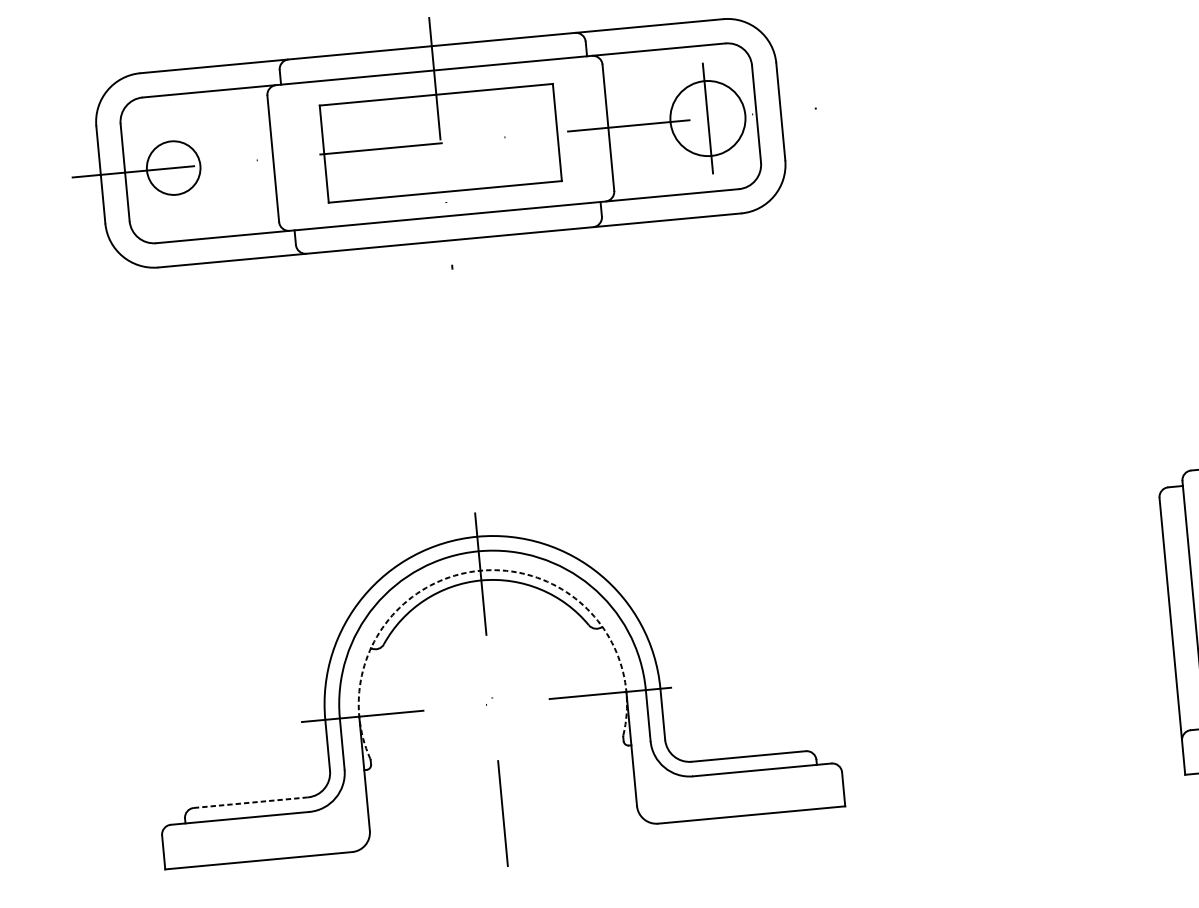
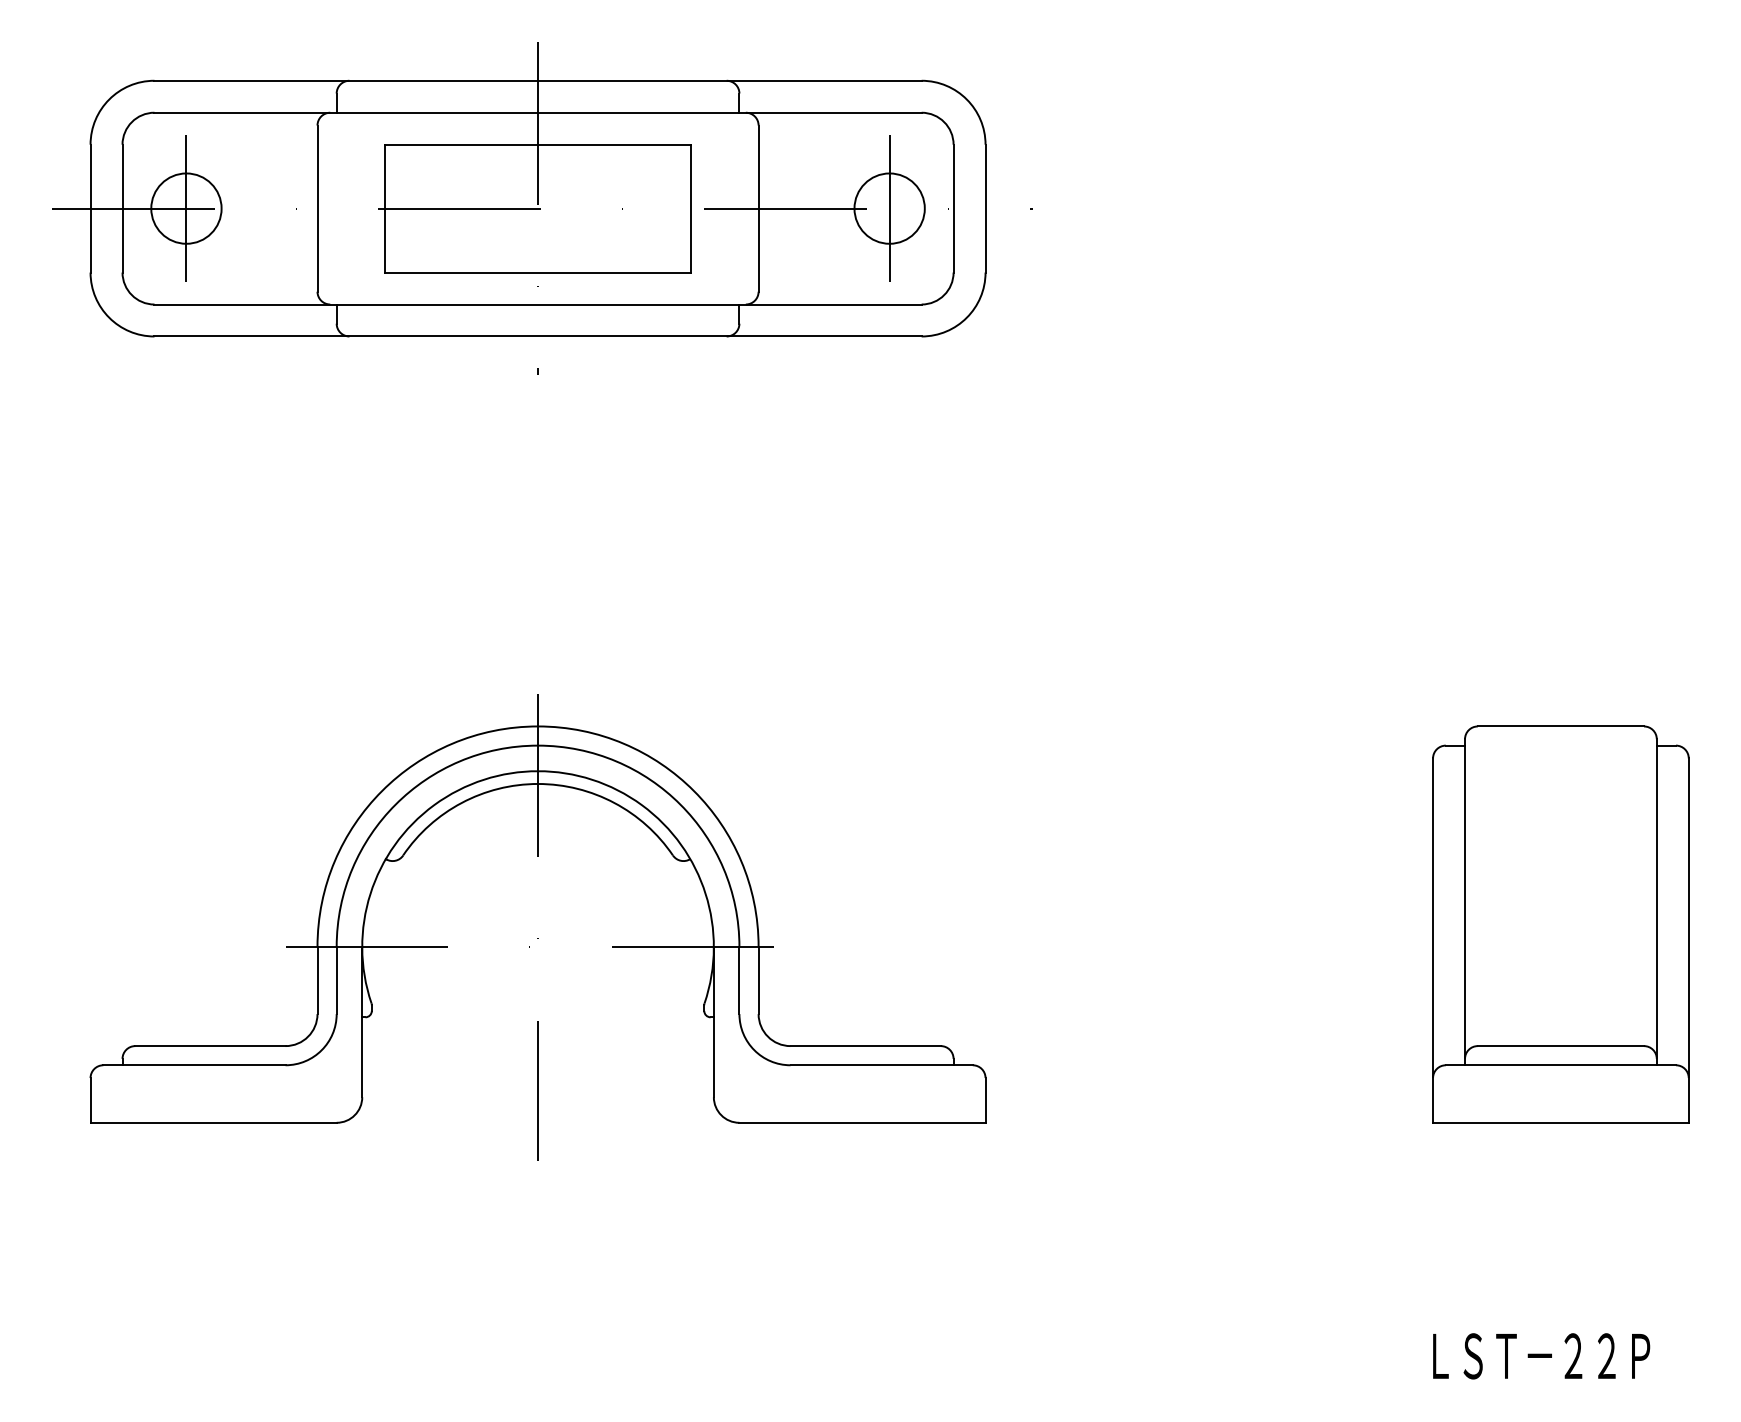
circle: (707, 118) -> (889, 208), size x0.71
line: (173, 168) -> (186, 208), added
arc: (480, 570) -> (538, 771), dashed -> solid
line: (251, 802) -> (210, 1046), dashed -> solid

